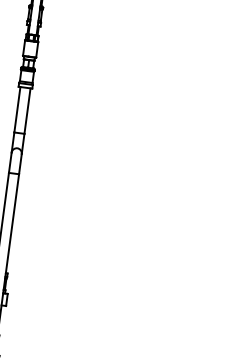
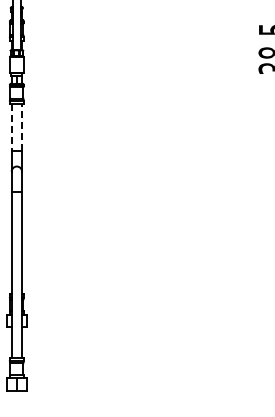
line: (17, 110) -> (11, 128), solid -> dashed
line: (27, 111) -> (22, 127), solid -> dashed

